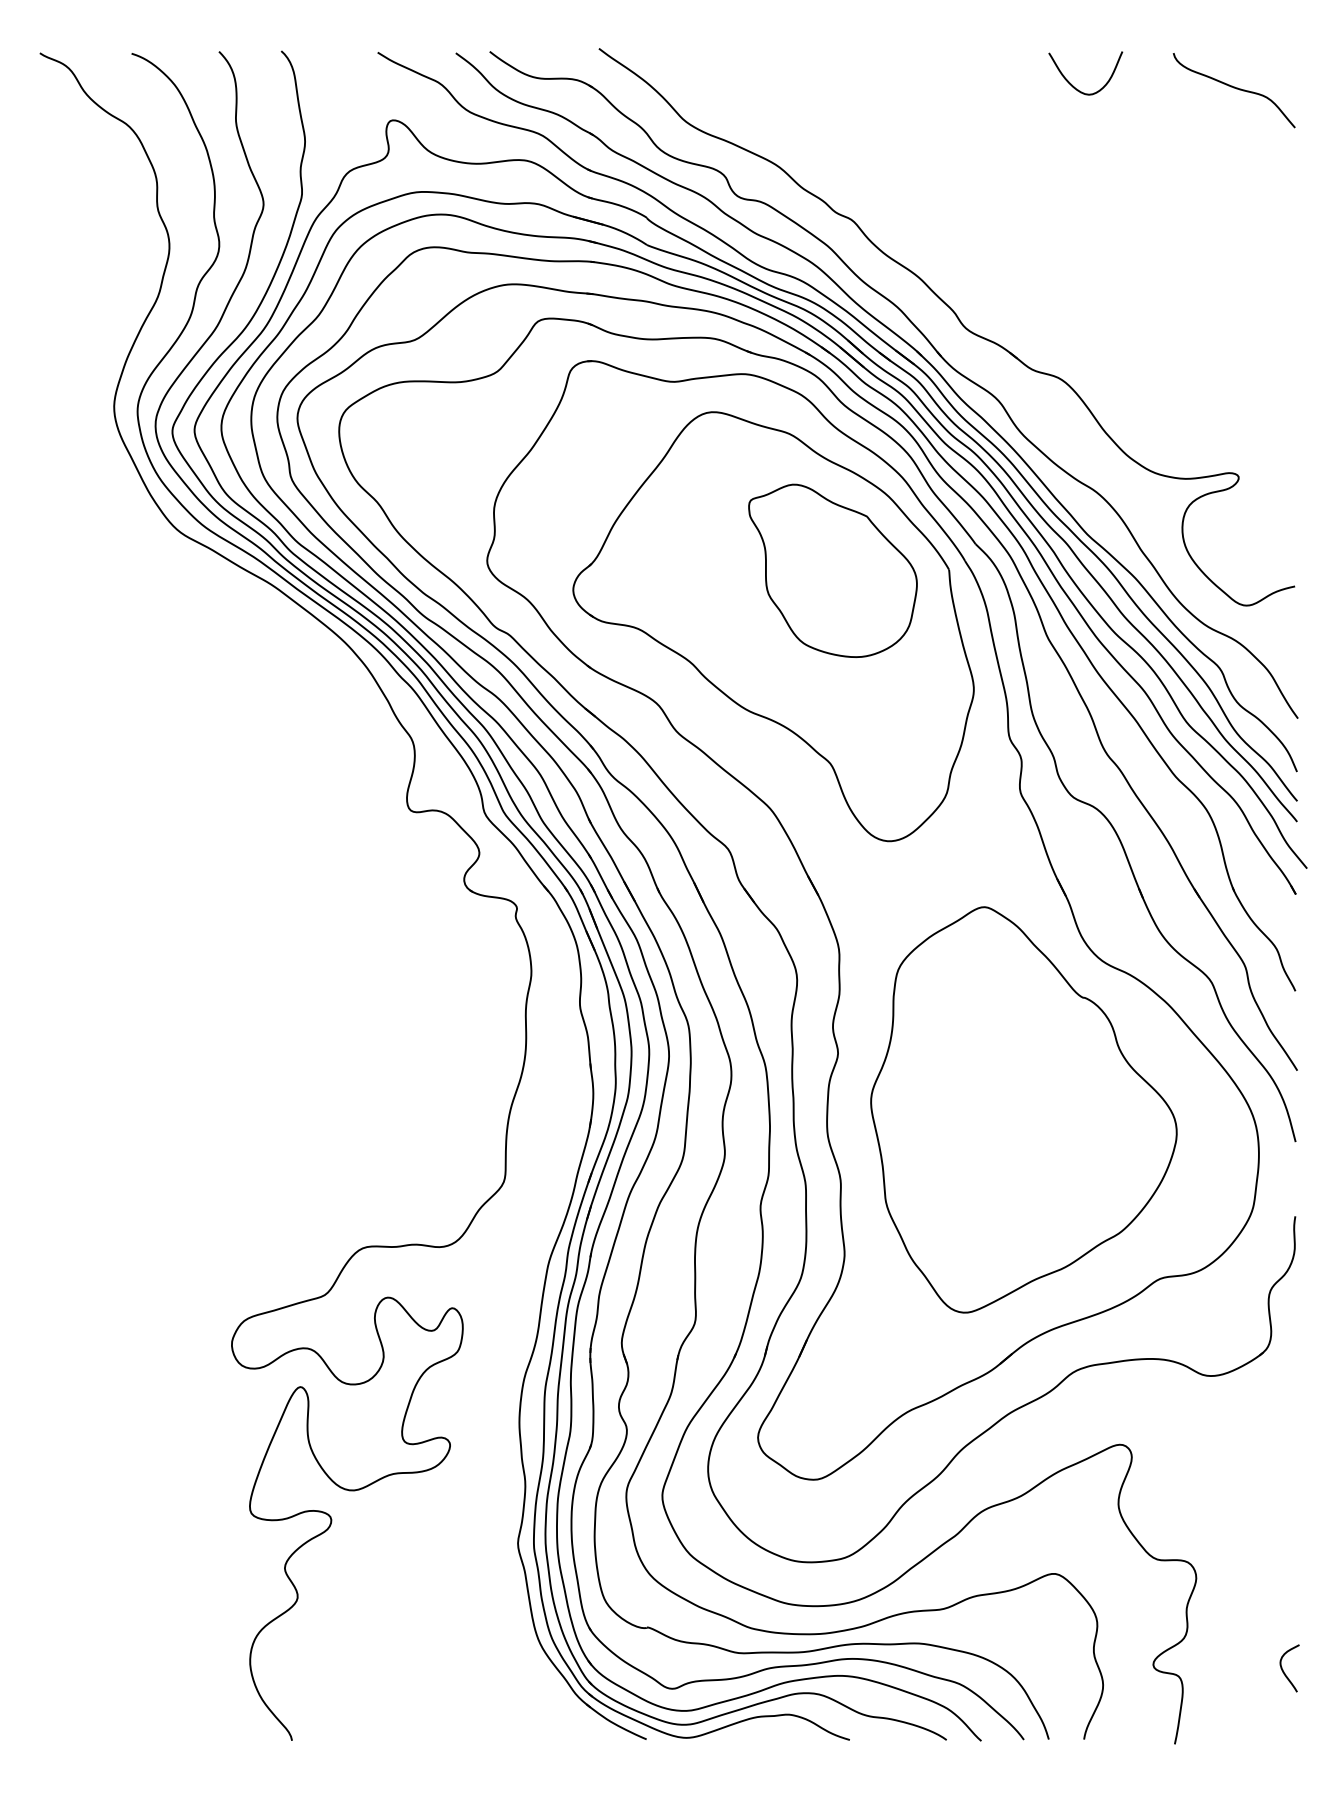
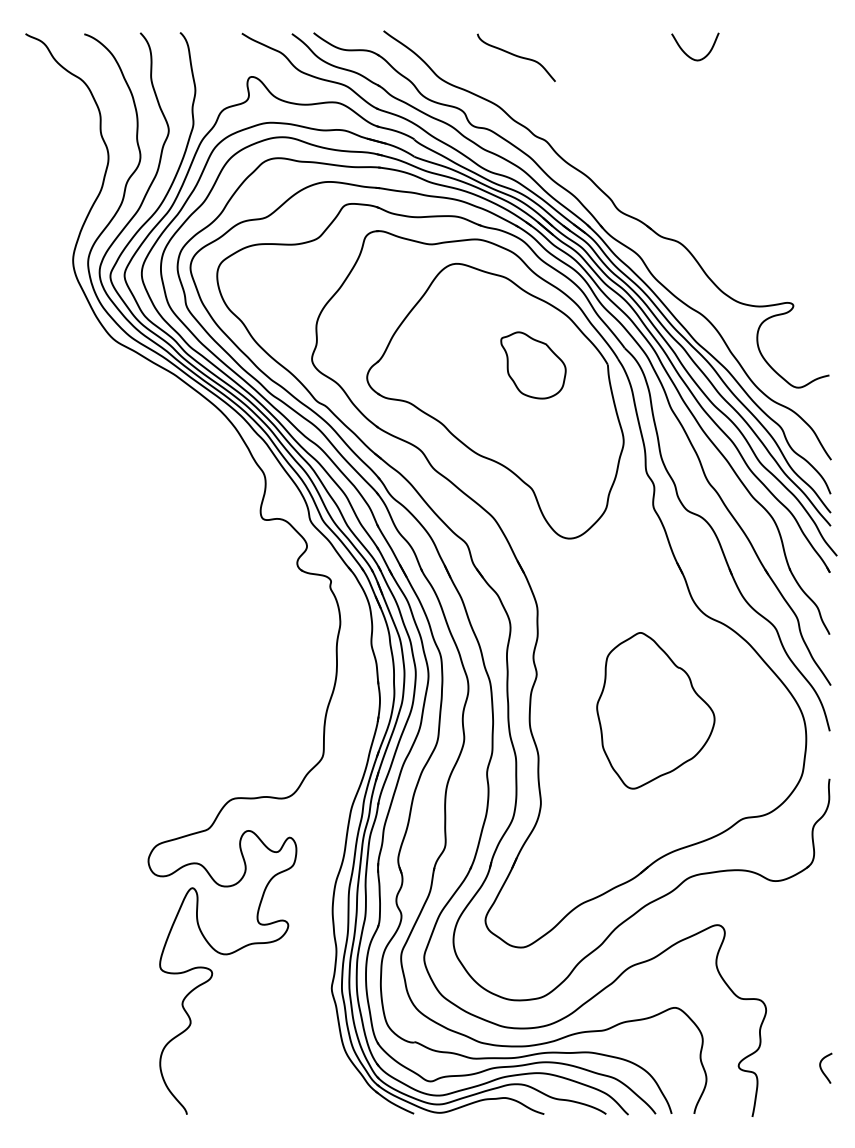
curve: (1232, 88) -> (515, 56), moved
part: (833, 570) -> (533, 365), size x0.6
part: (1023, 1109) -> (655, 710), size x0.6

